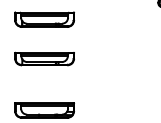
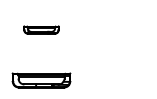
part: (44, 58) -> (41, 29), size x0.6

